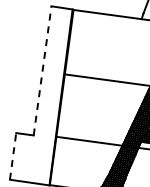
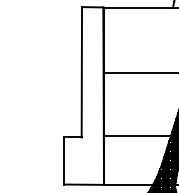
line: (42, 70) -> (81, 71), dashed -> solid
line: (13, 156) -> (64, 161), dashed -> solid

